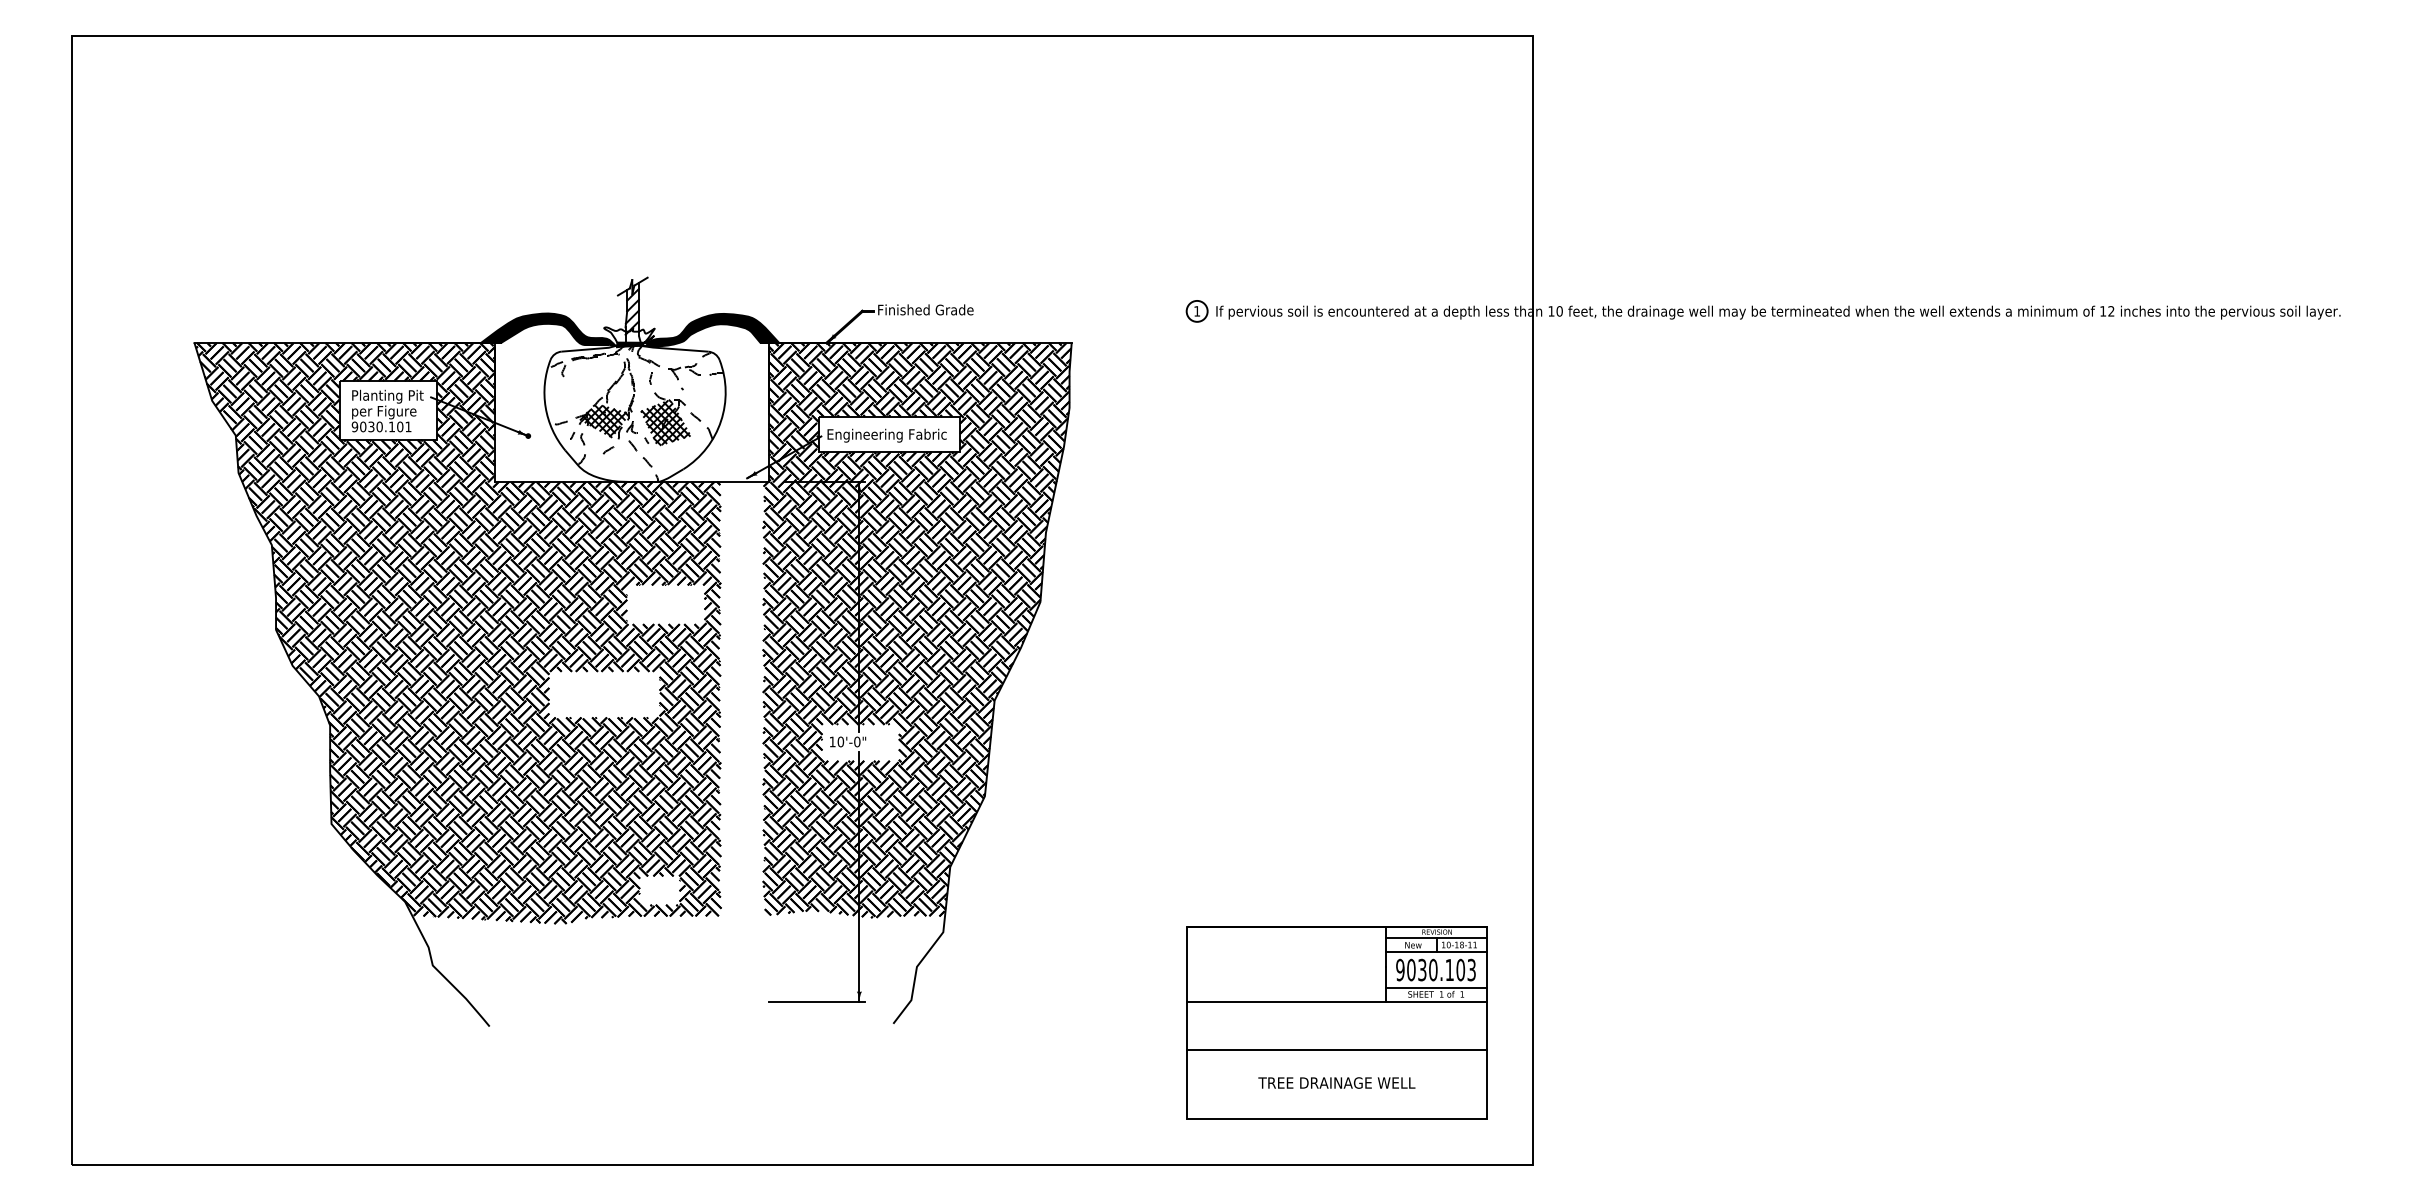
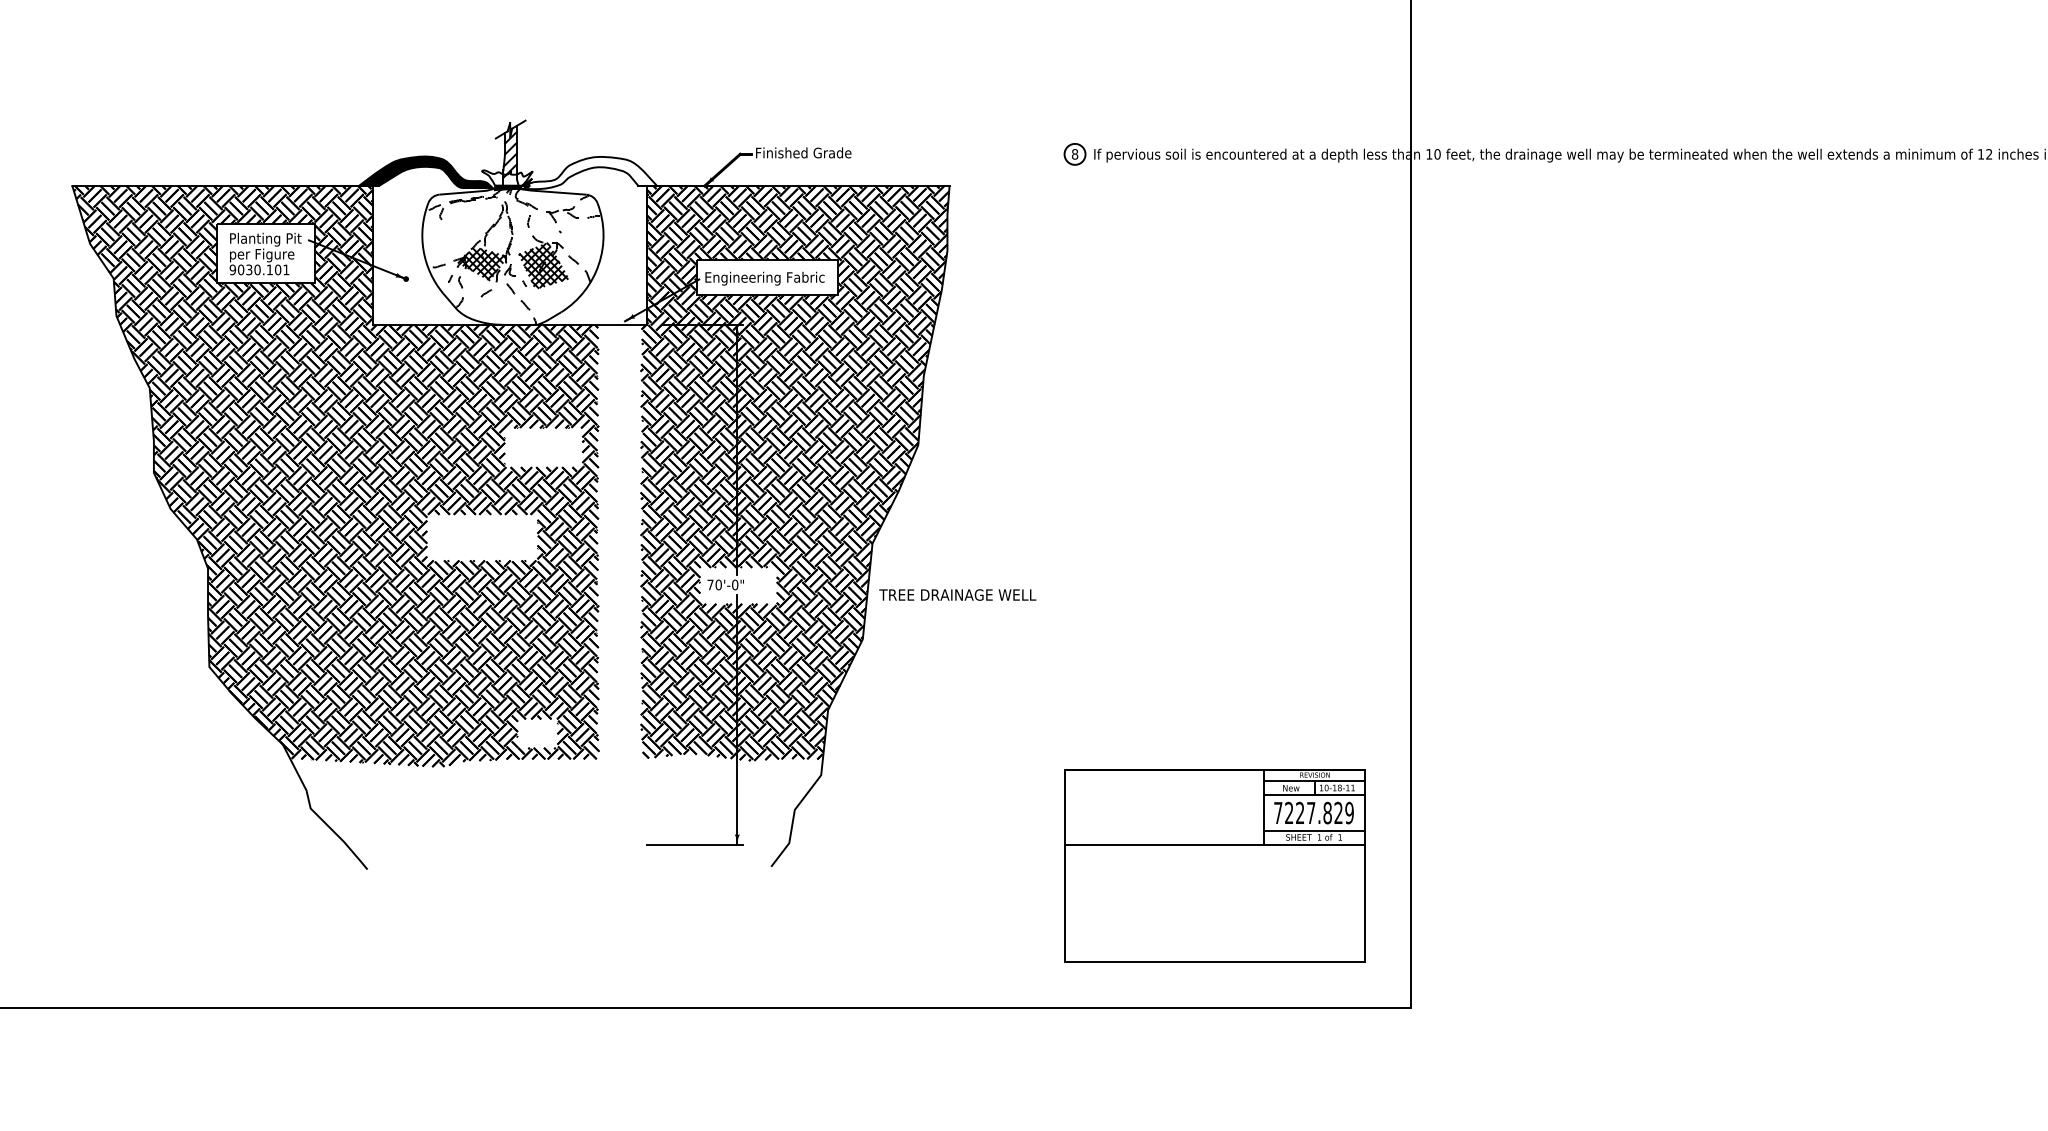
text: (1197, 311) -> (1075, 154), 1 -> 8
fill: (712, 329) -> (590, 172), removed
text: (832, 741) -> (710, 584), 10'-0" -> 70'-0"
text: (1435, 969) -> (1313, 812), 9030.103 -> 7227.829
line: (1336, 1049) -> (1214, 892), removed
text: (1336, 1082) -> (957, 594), moved

